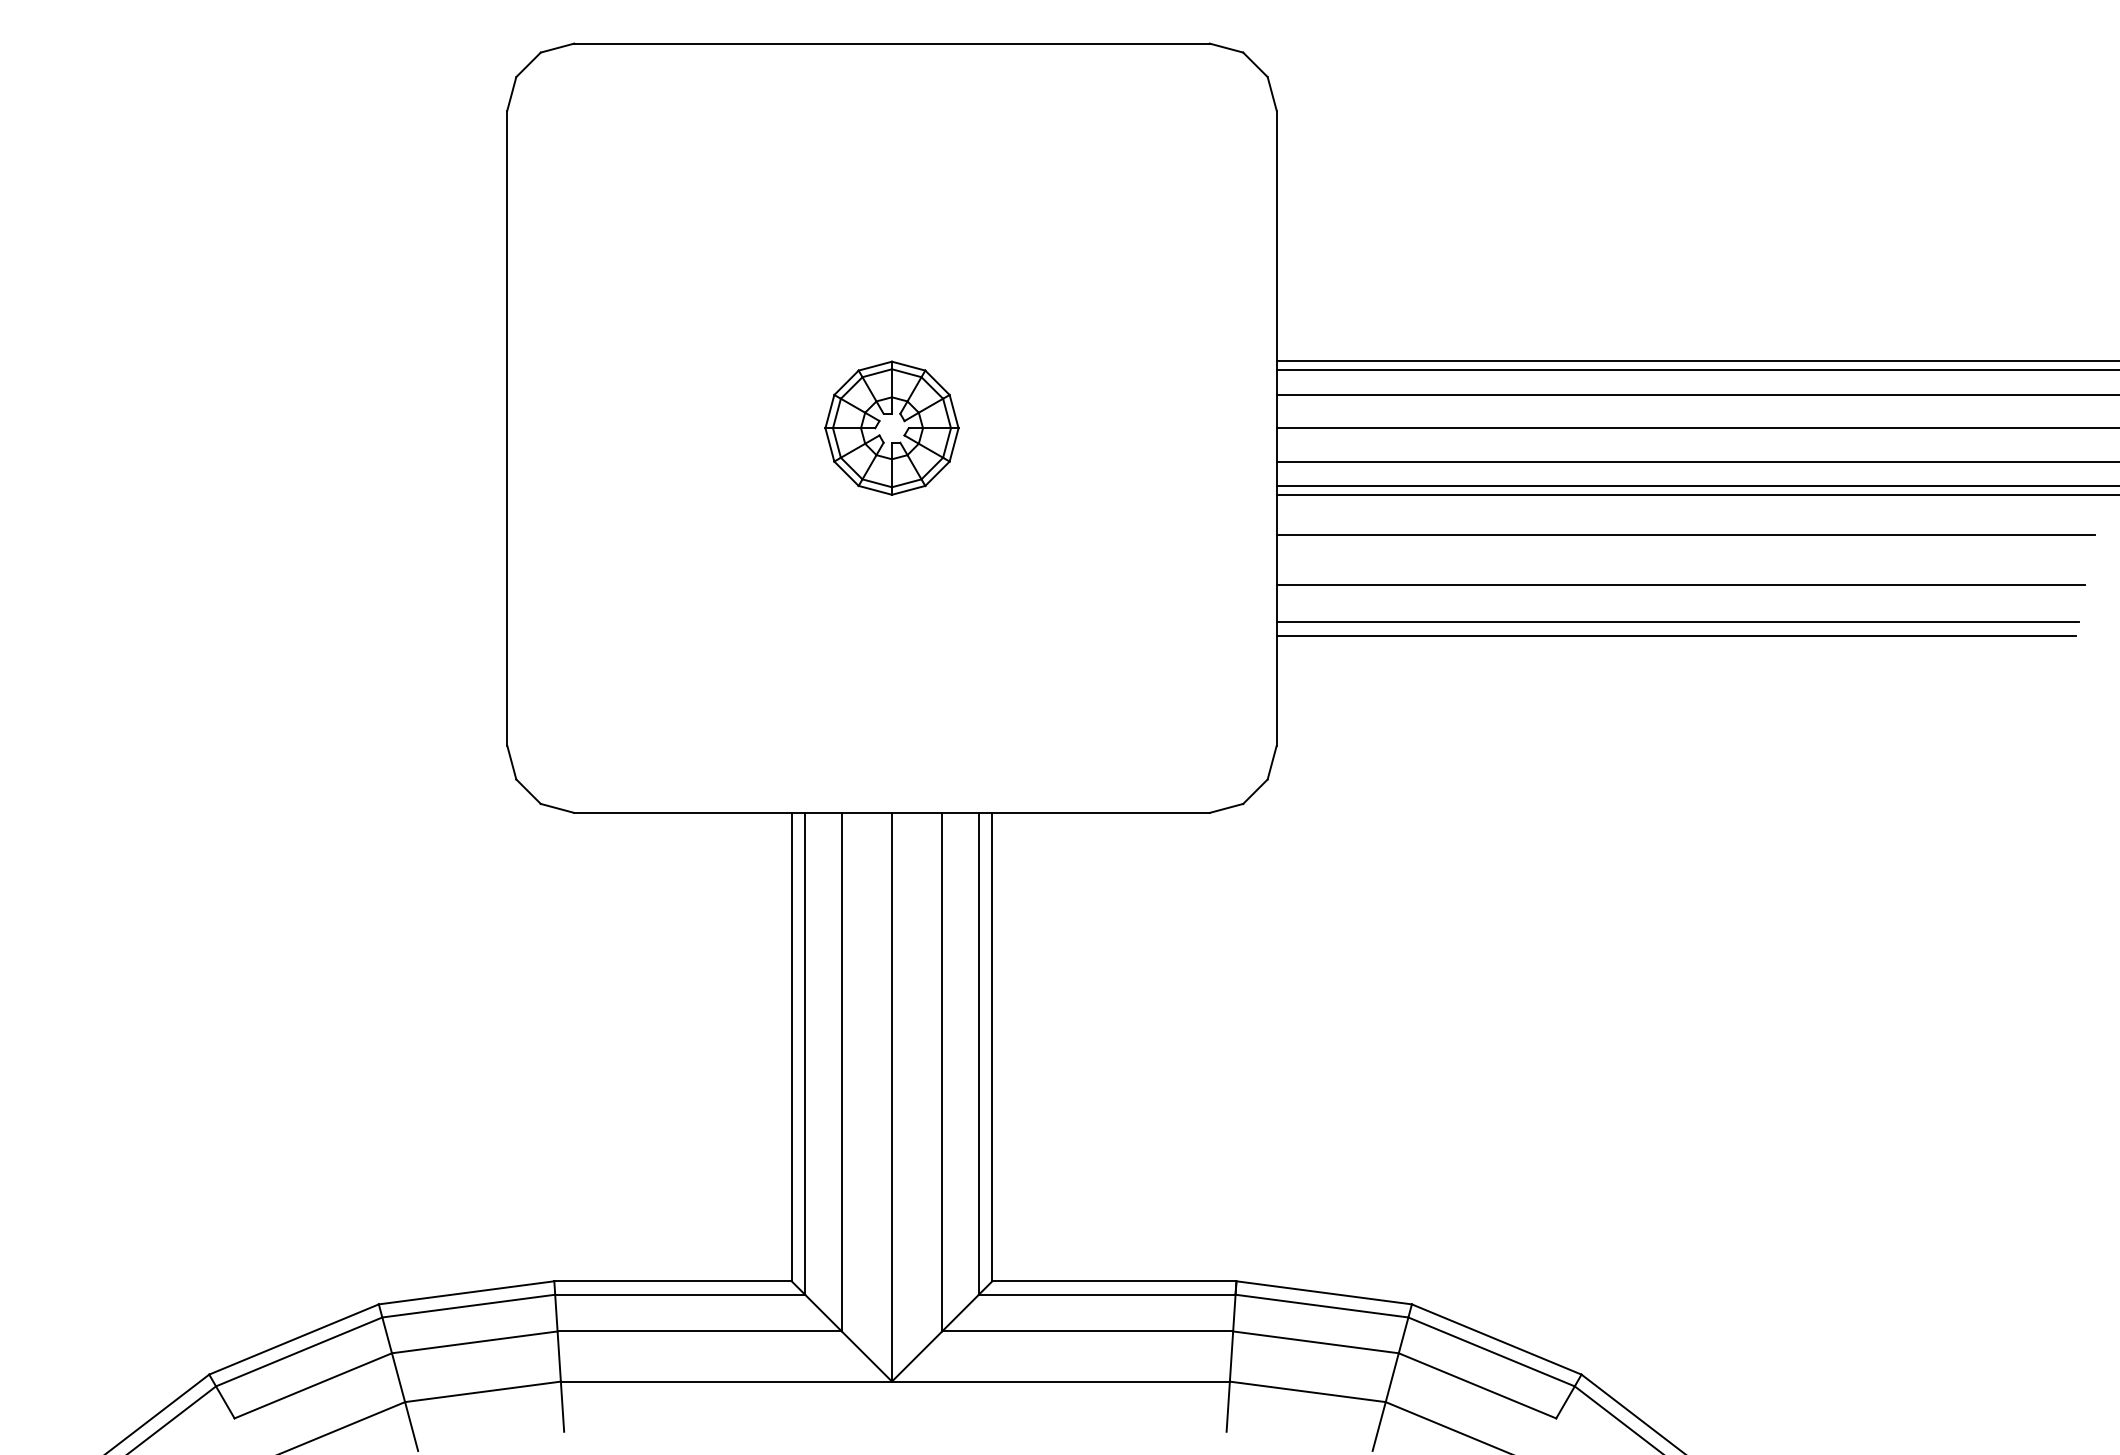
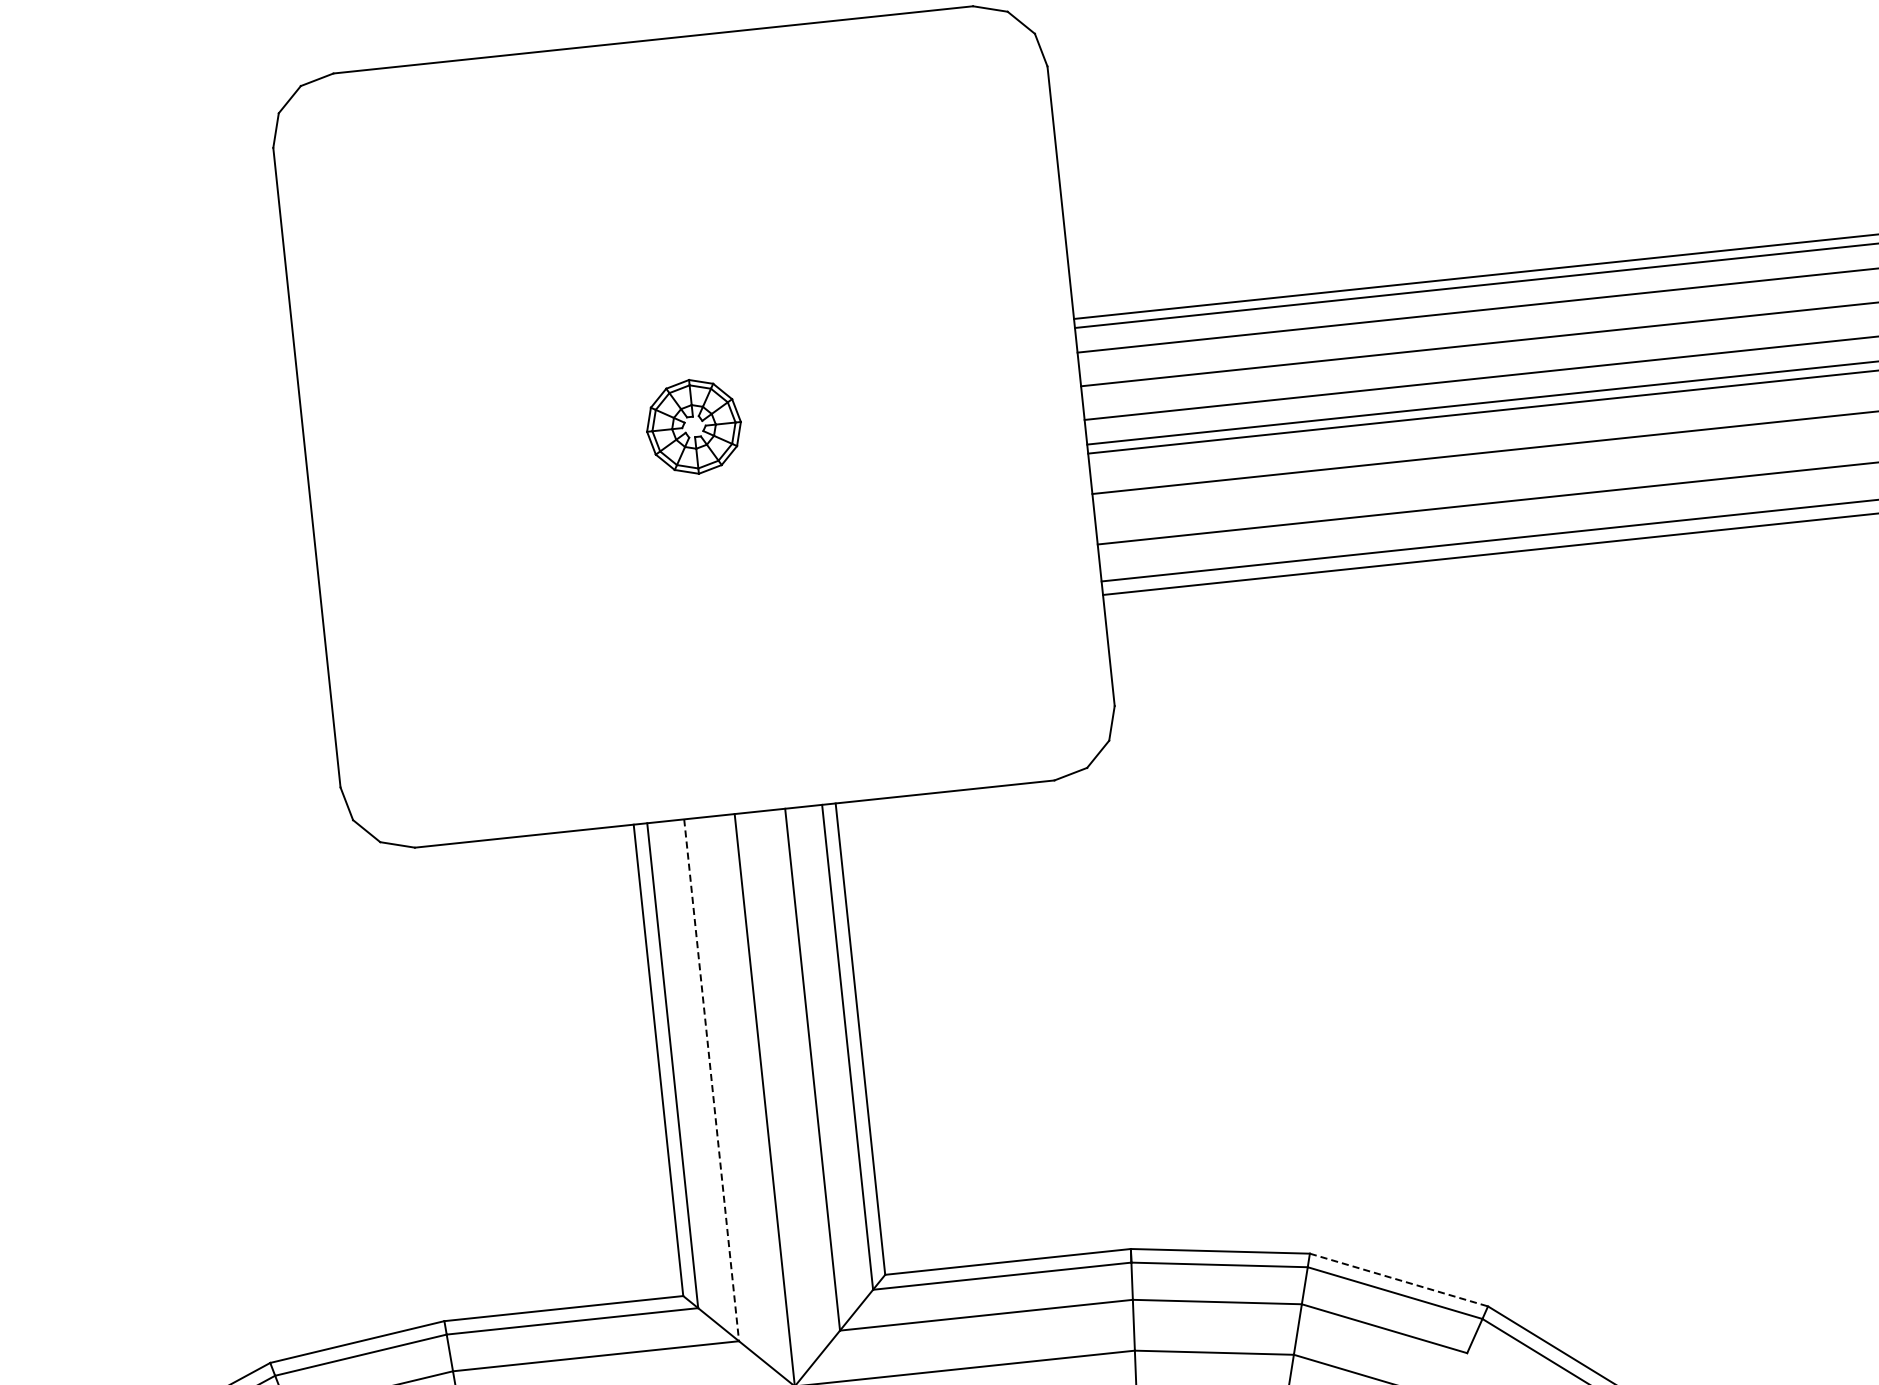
part: (891, 427) -> (693, 426), size x0.7
line: (841, 1072) -> (711, 1080), solid -> dashed
line: (1496, 1339) -> (1398, 1280), solid -> dashed

